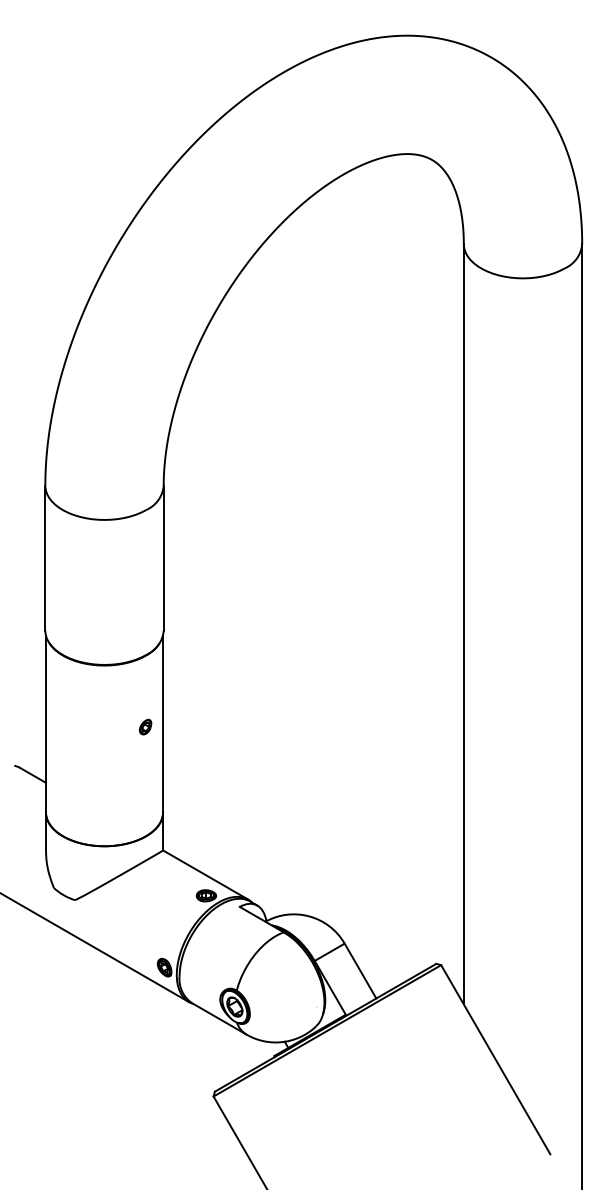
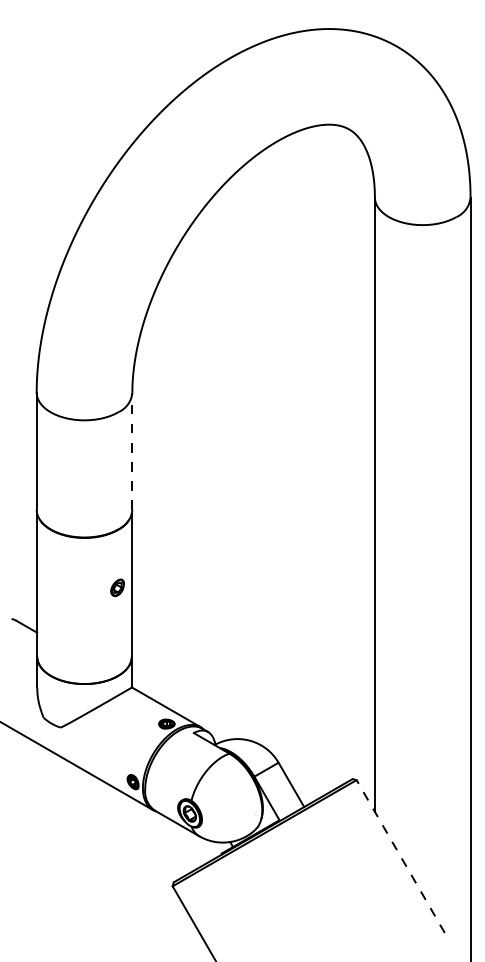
line: (163, 557) -> (132, 450), solid -> dashed
part: (145, 726) -> (117, 587), size x1.4
line: (495, 1059) -> (400, 856), solid -> dashed

